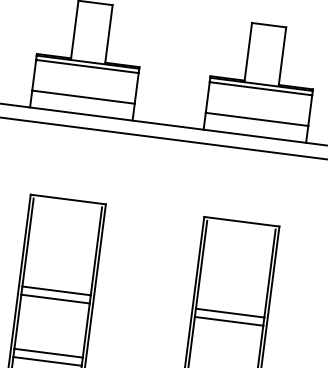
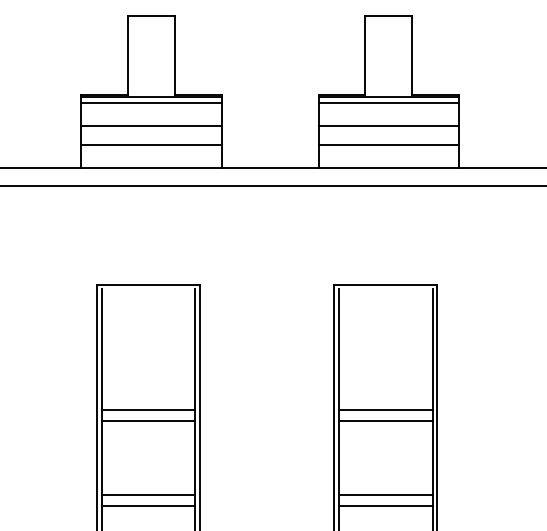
line: (85, 83) -> (151, 125), added
line: (258, 105) -> (388, 125), added

